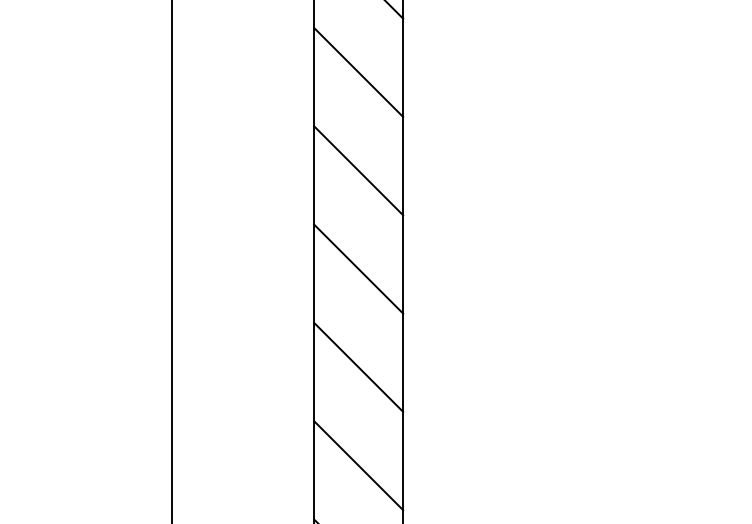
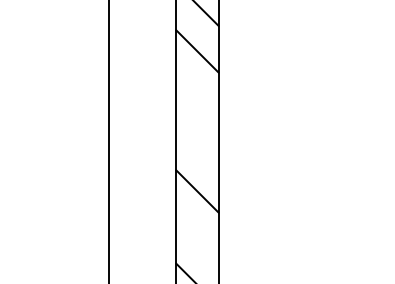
line: (358, 171) -> (197, 98), removed
line: (358, 268) -> (197, 144), removed
line: (358, 466) -> (197, 238), removed

